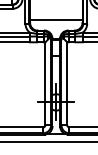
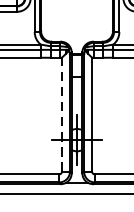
line: (56, 19) -> (77, 26), removed
line: (45, 83) -> (62, 114), solid -> dashed

